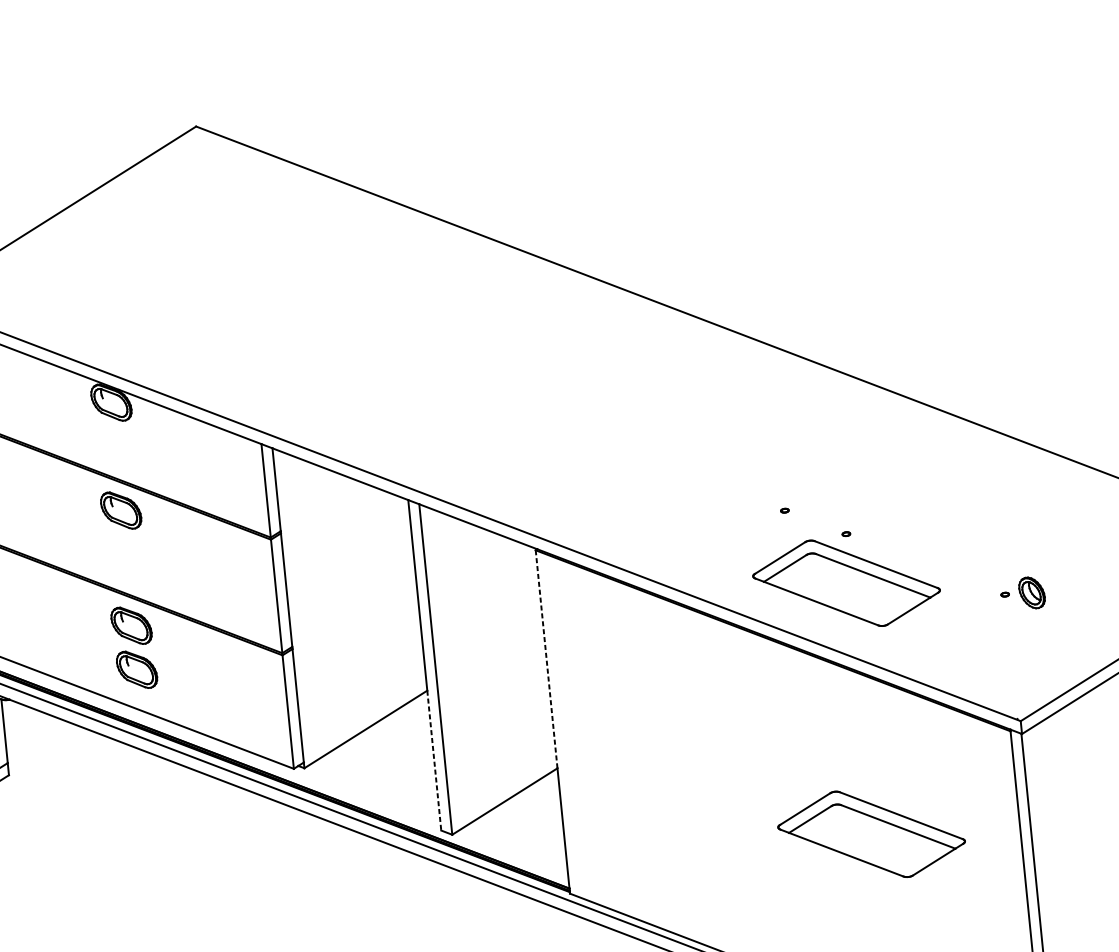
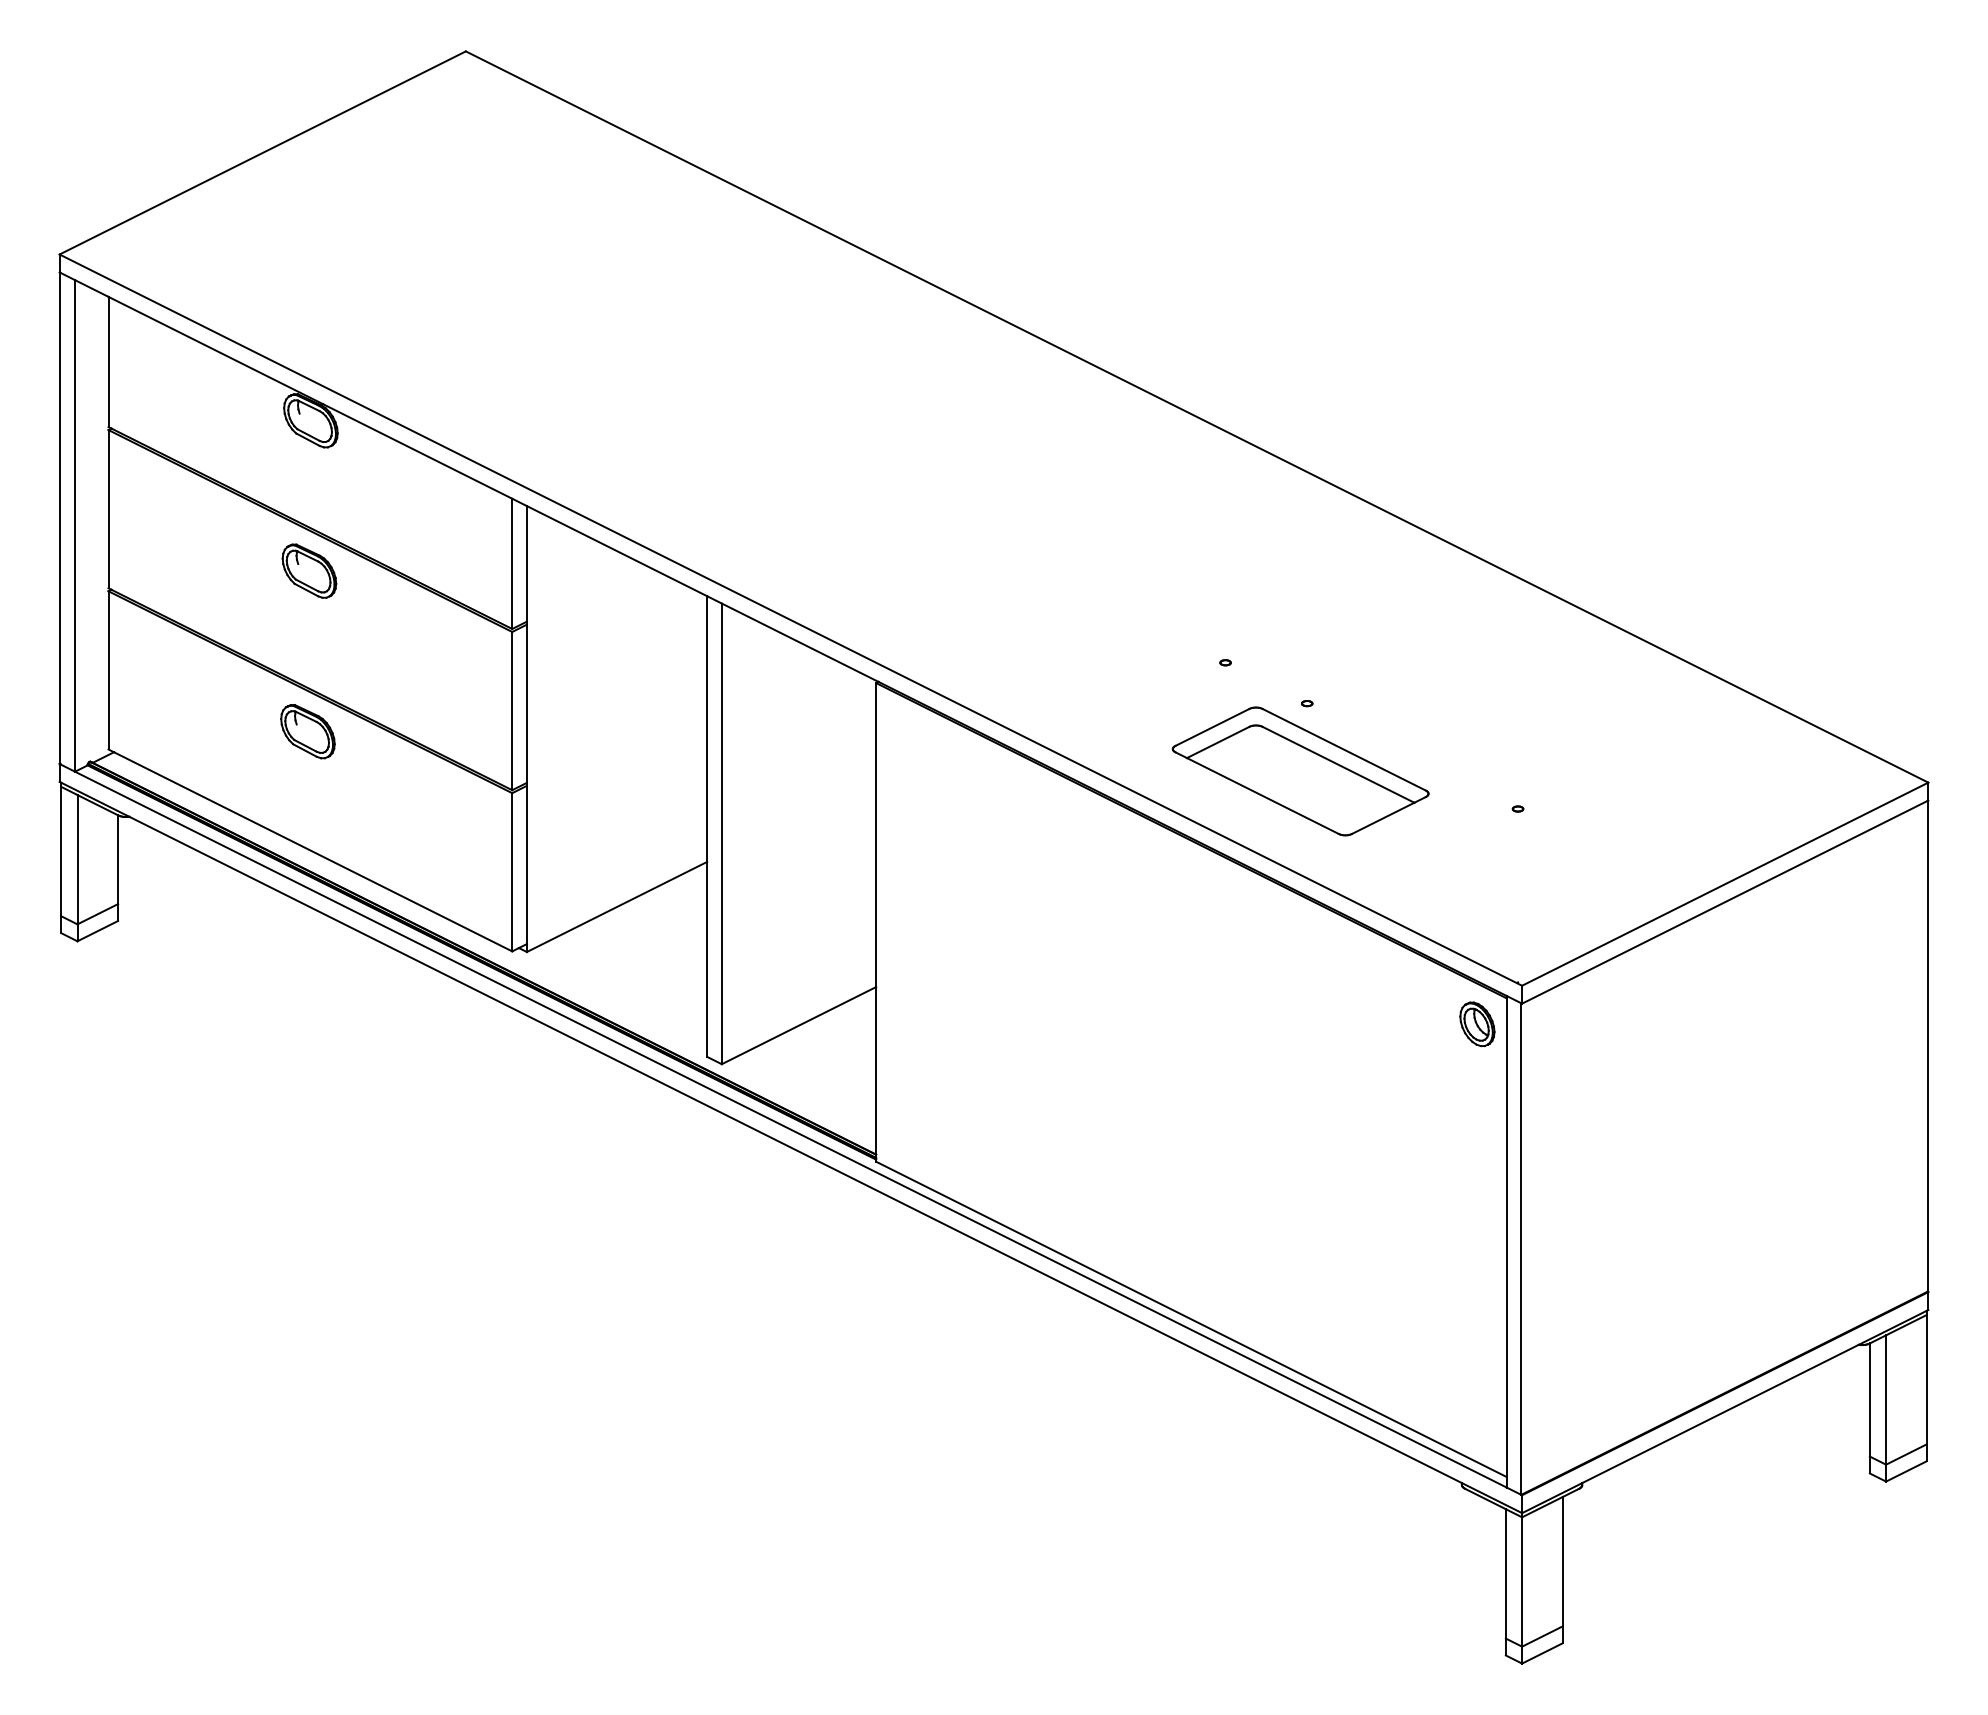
part: (1032, 593) -> (1477, 1024), moved
line: (546, 659) -> (876, 835), dashed -> solid
part: (137, 669) -> (309, 792), removed
line: (434, 760) -> (707, 959), dashed -> solid
part: (871, 834) -> (1300, 1121), removed

